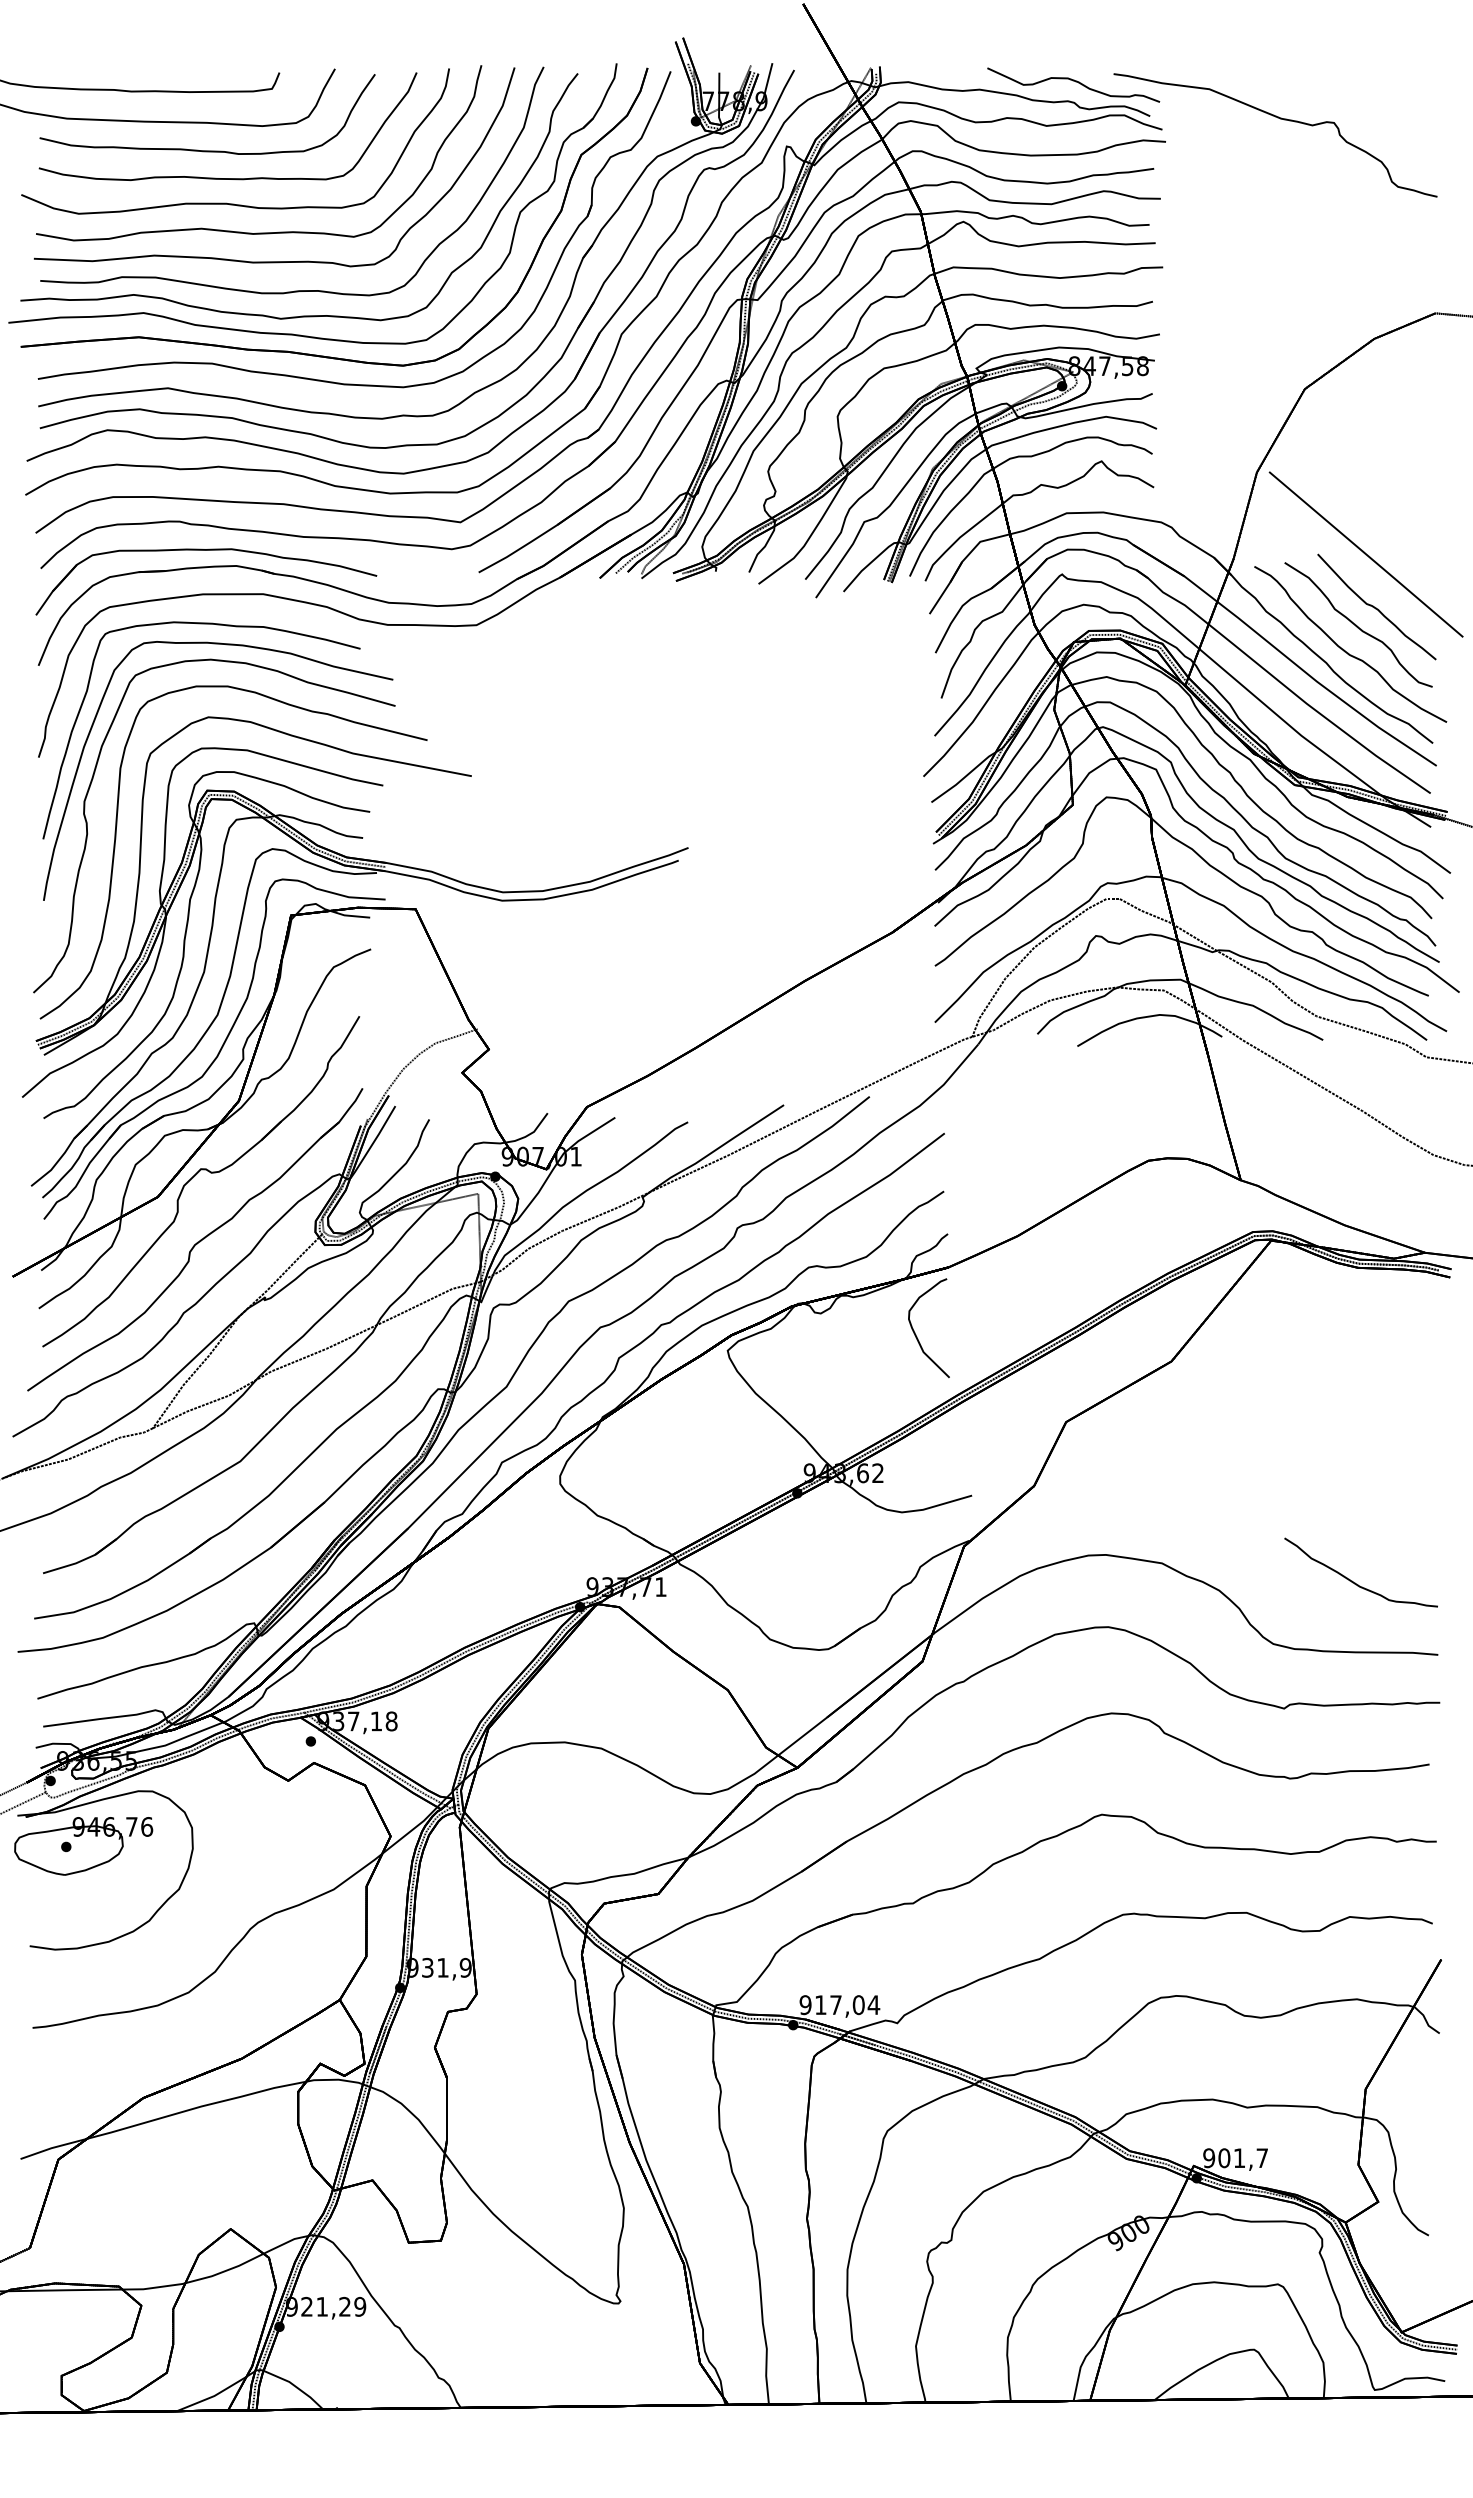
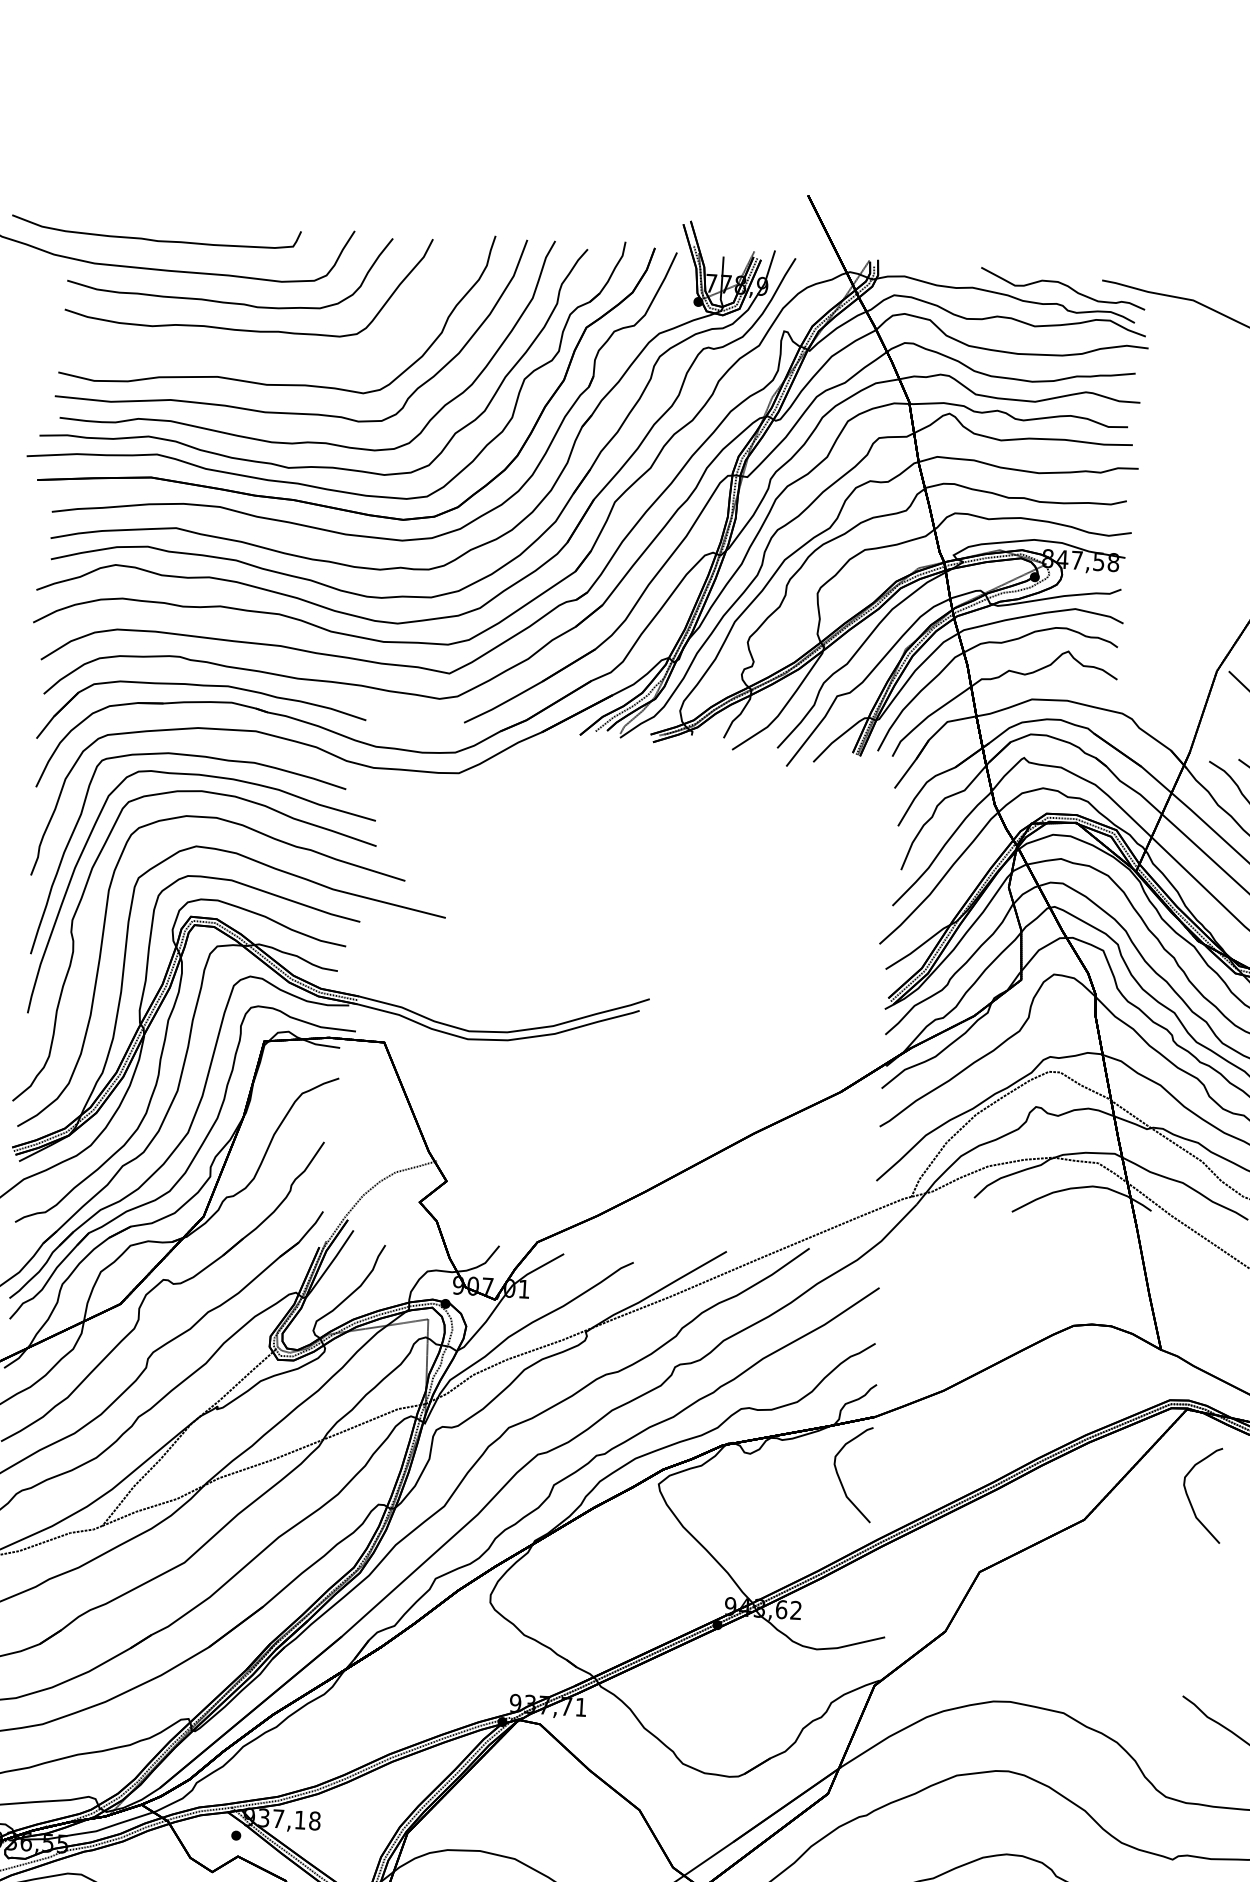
curve: (226, 202) -> (242, 353), removed
curve: (1280, 1334) -> (1190, 1500), added

